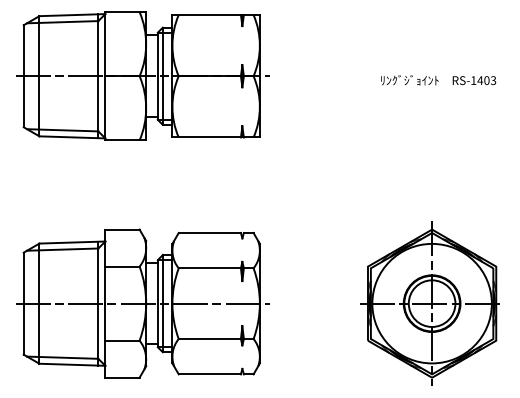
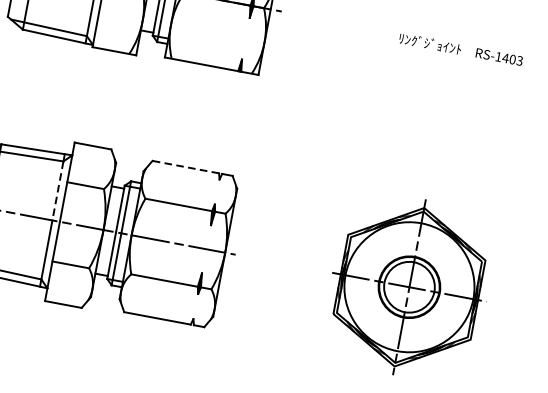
line: (209, 232) -> (185, 166), solid -> dashed
line: (98, 276) -> (57, 191), solid -> dashed

